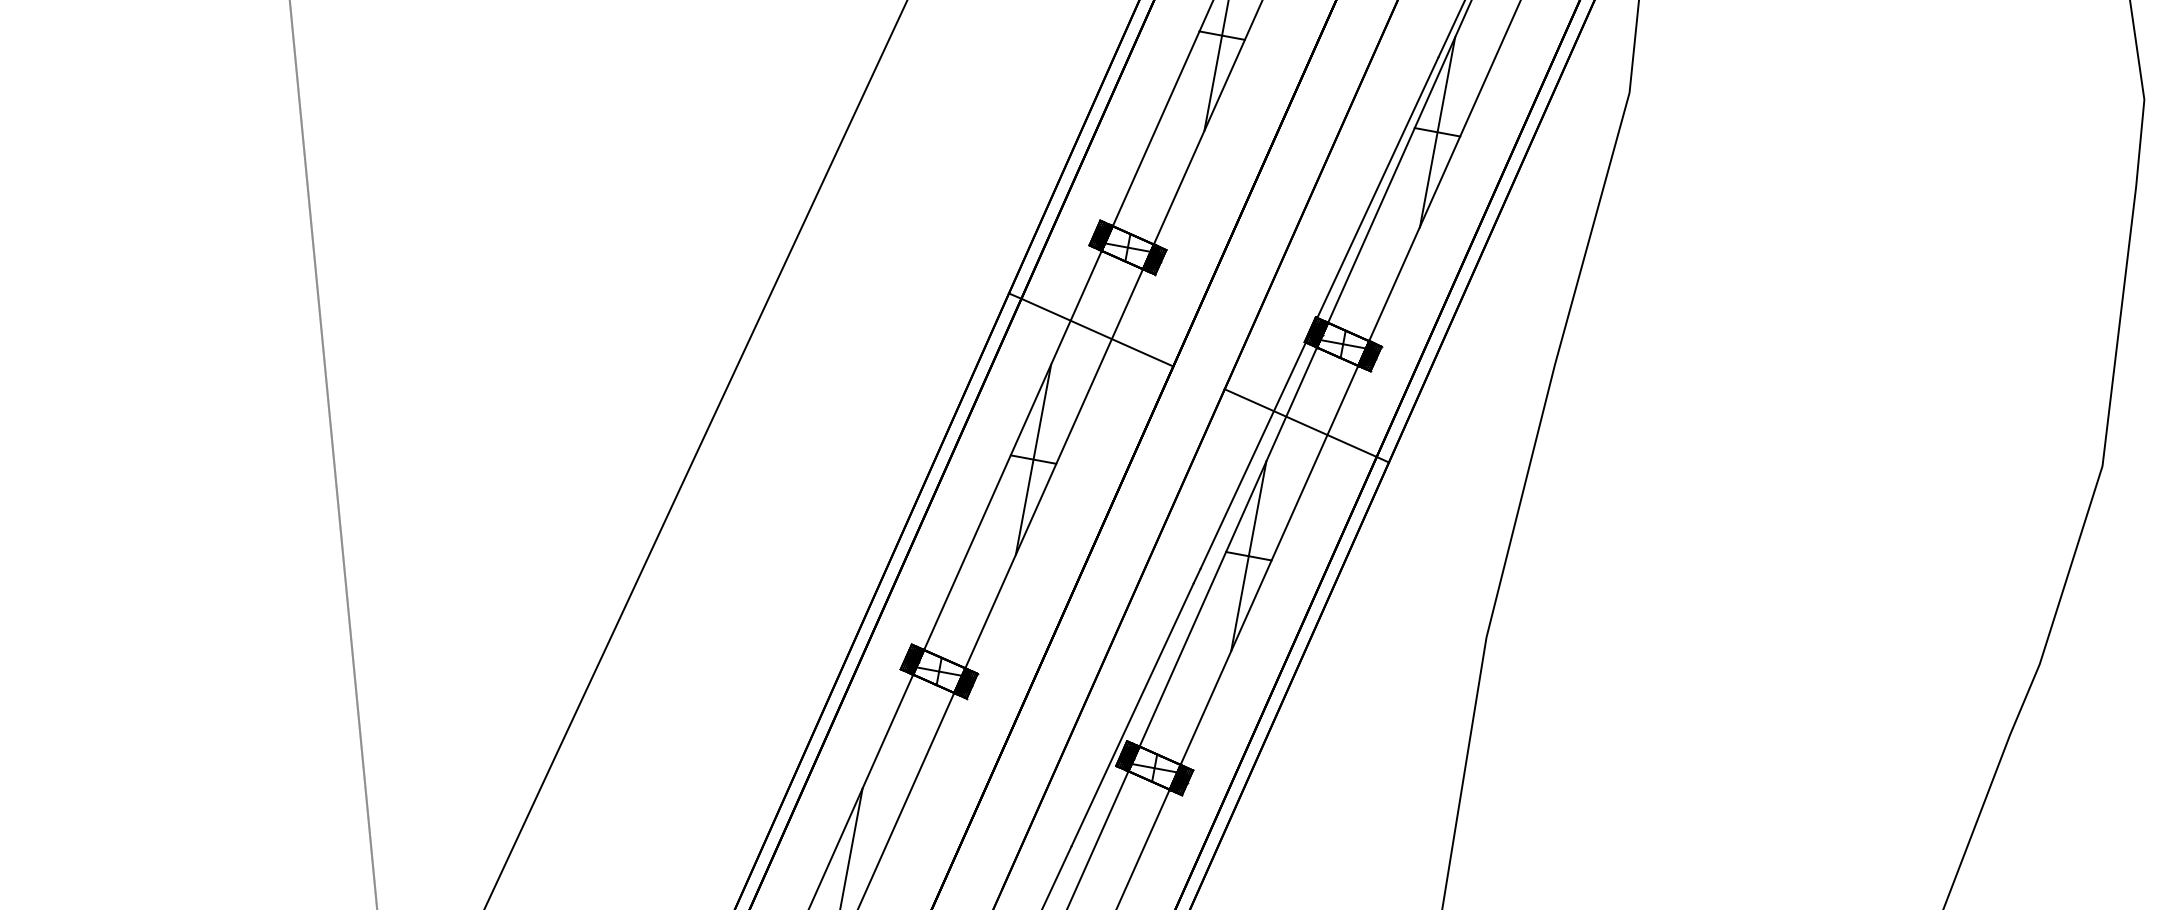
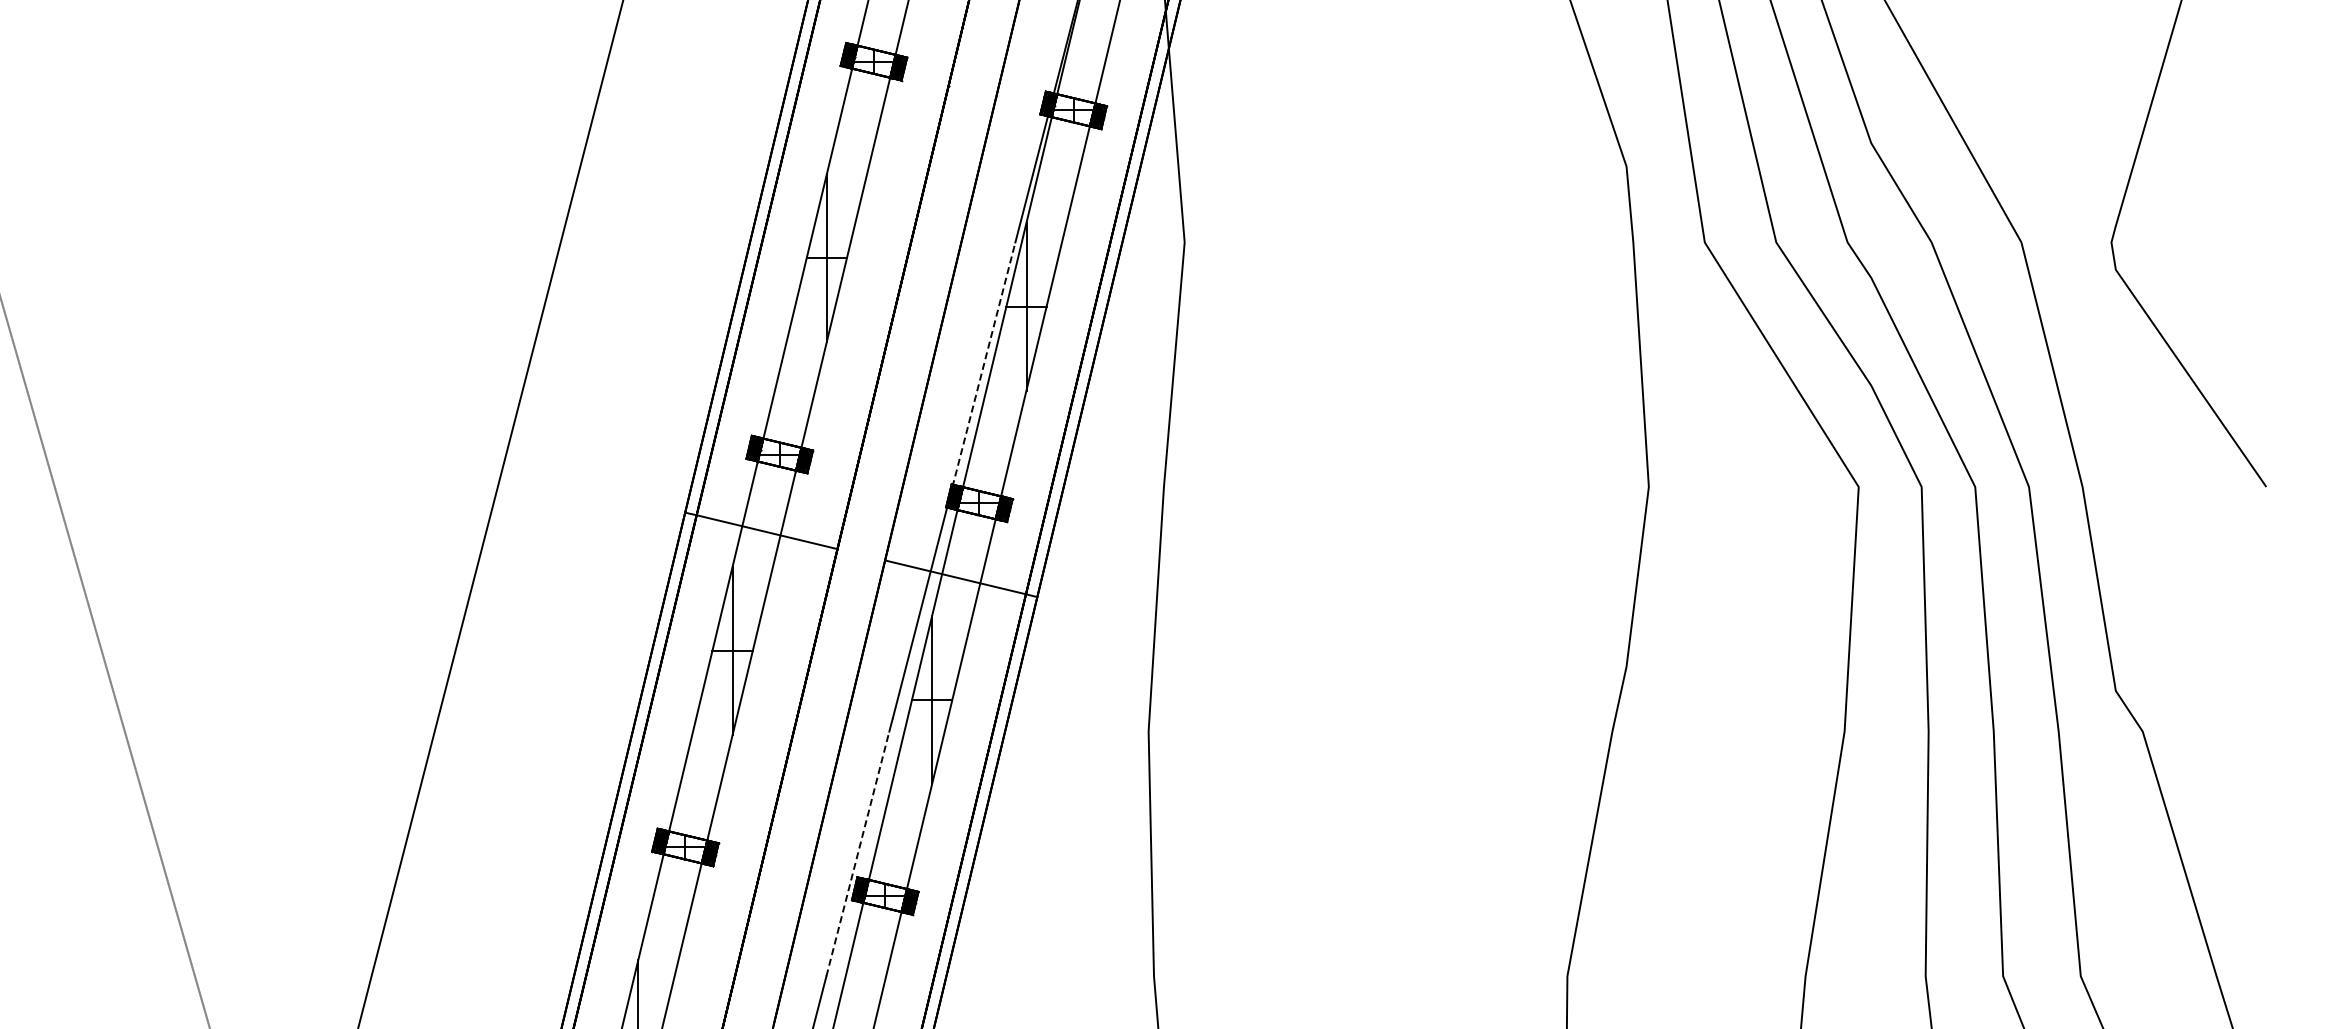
line: (1377, 188) -> (984, 364), solid -> dashed
line: (1133, 714) -> (858, 853), solid -> dashed

